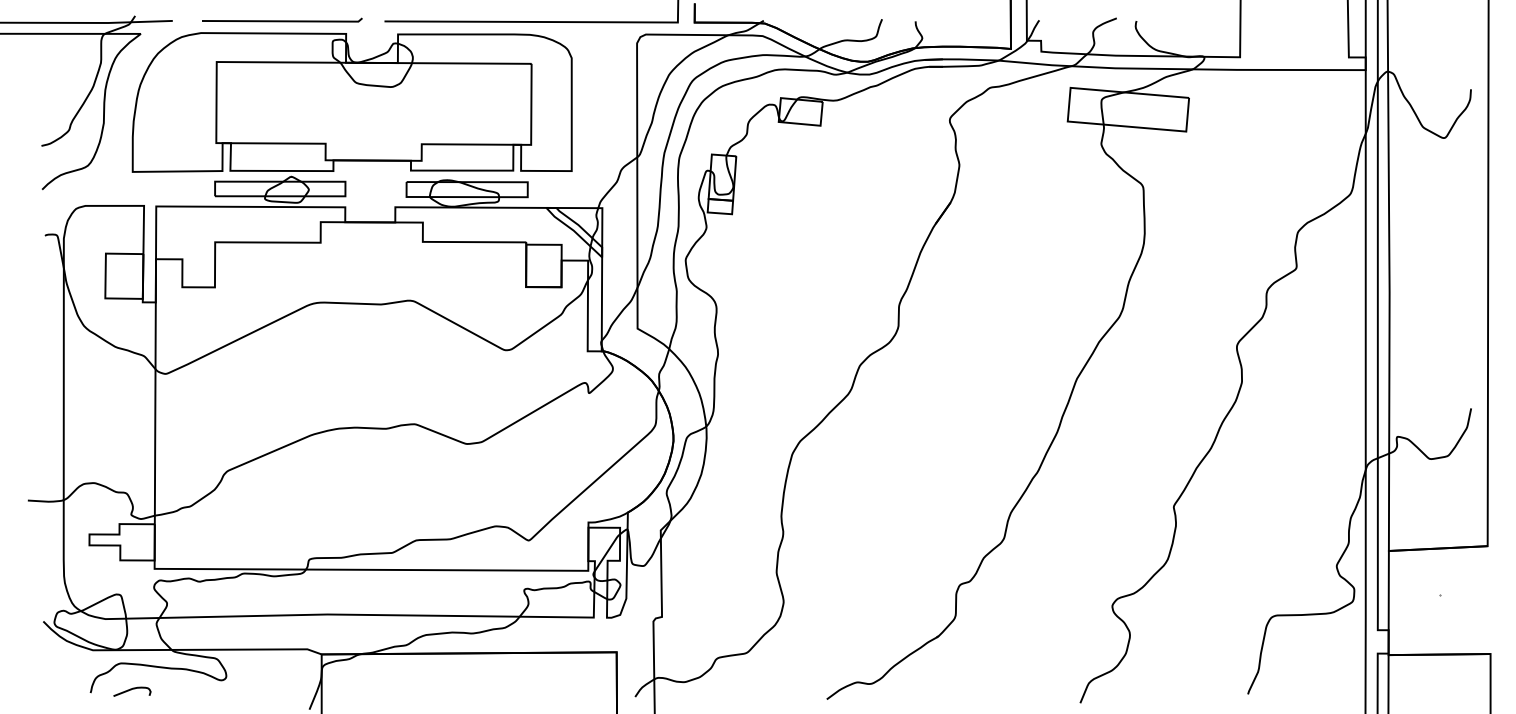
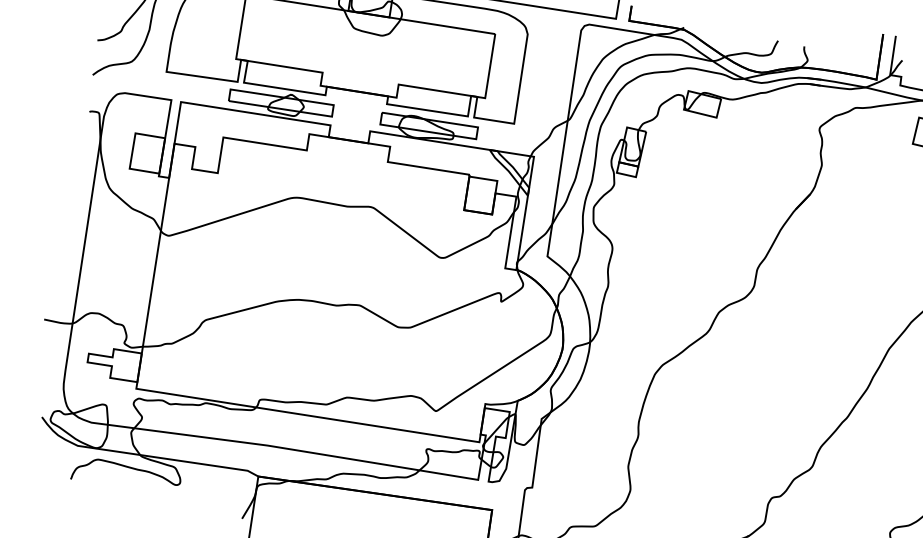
curve: (131, 690) -> (103, 482), removed

